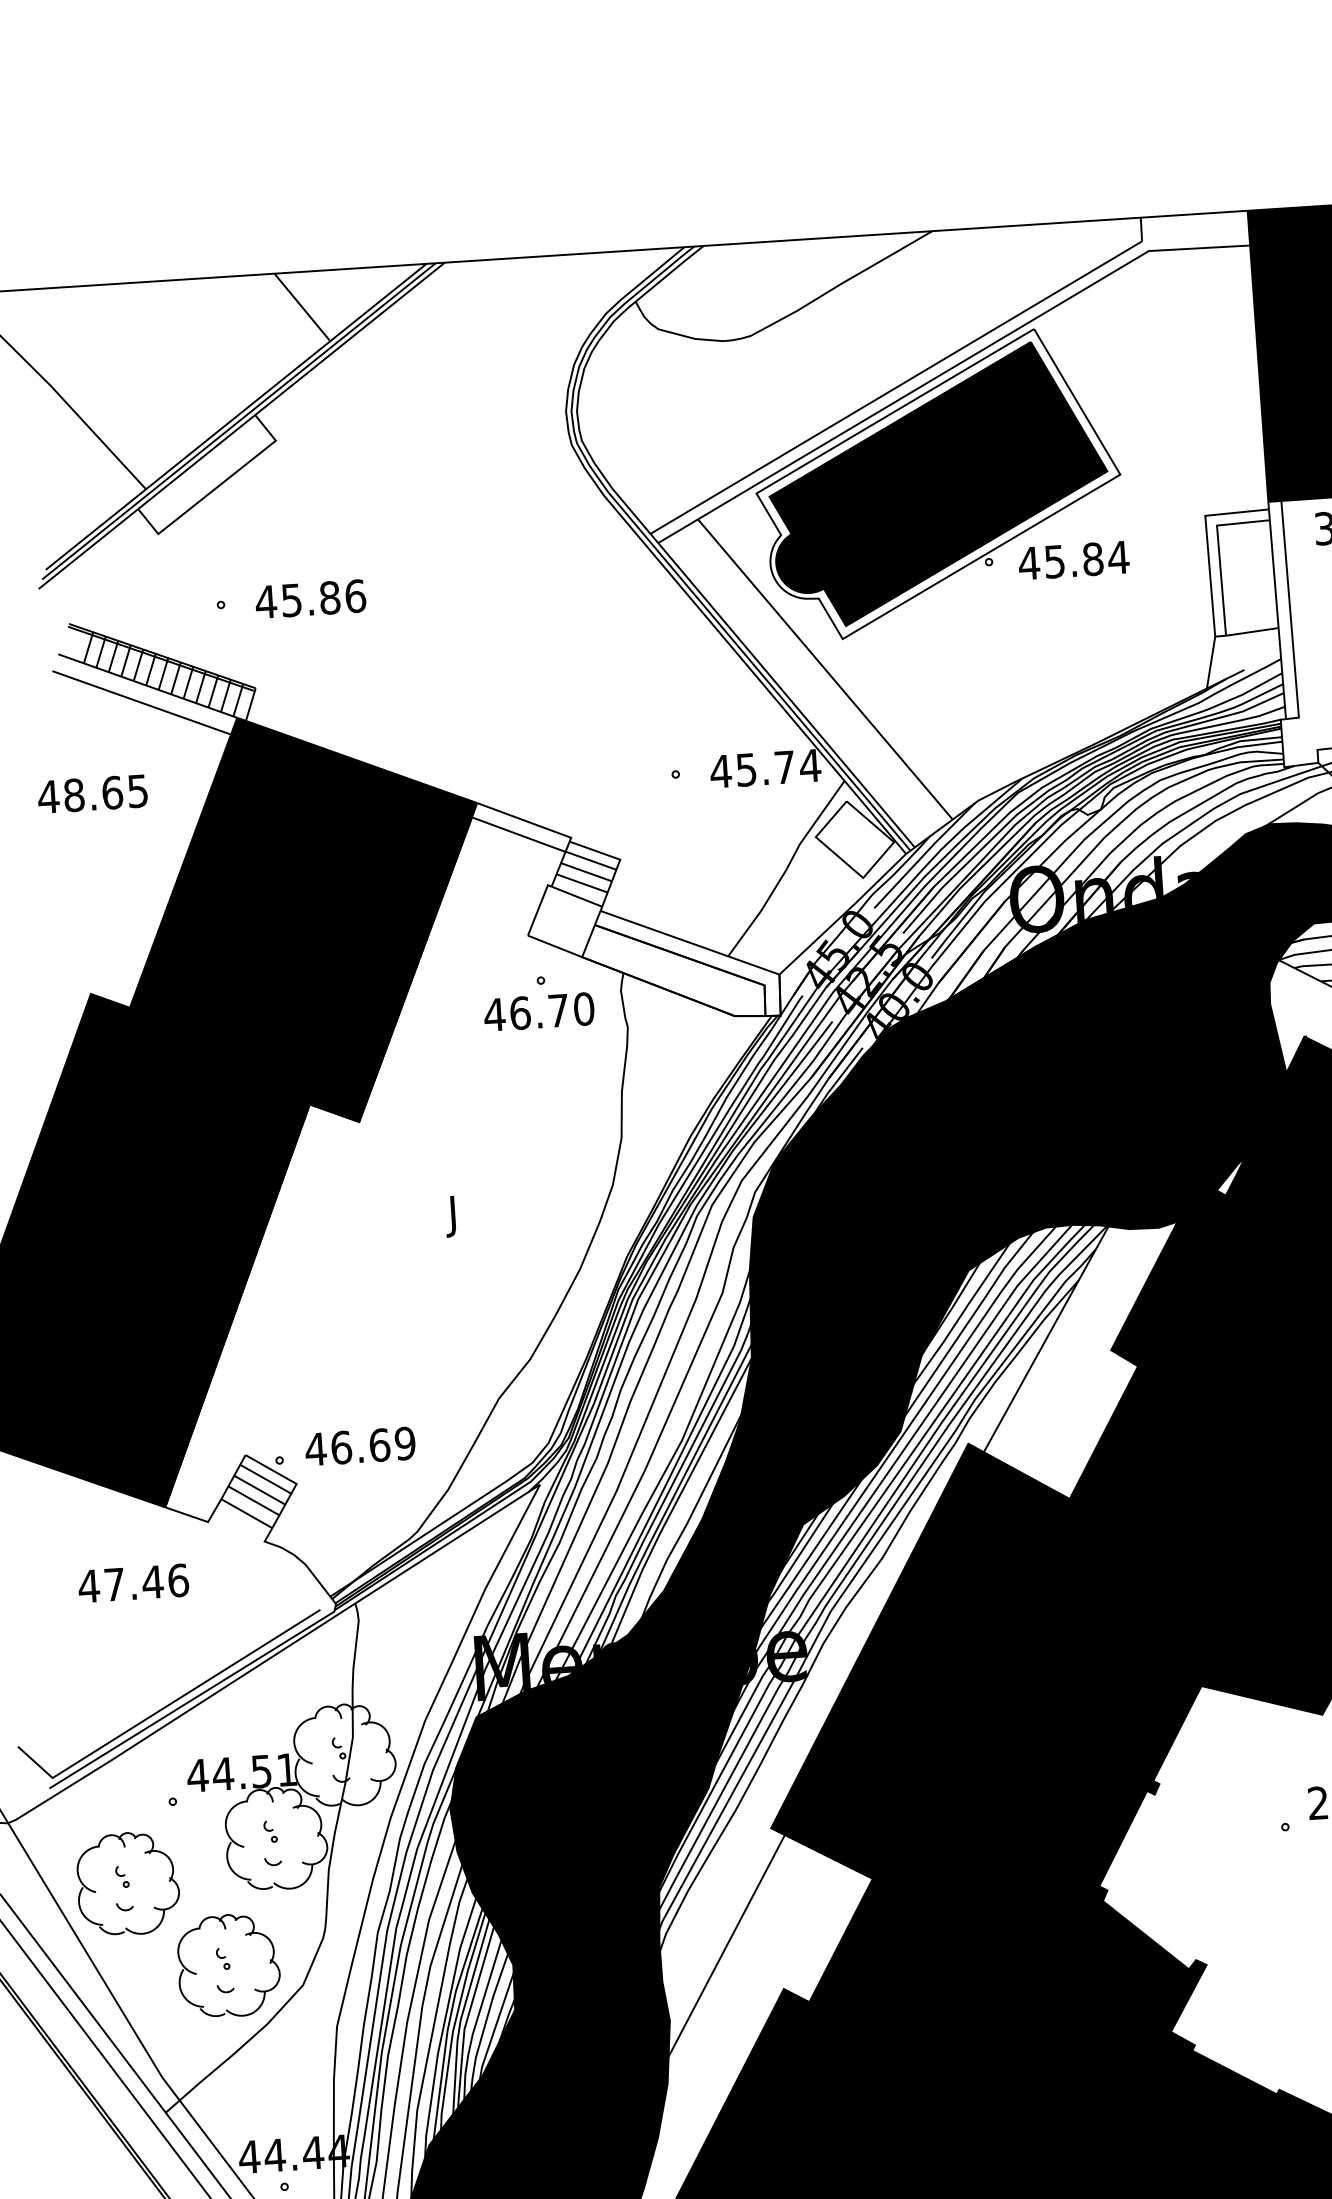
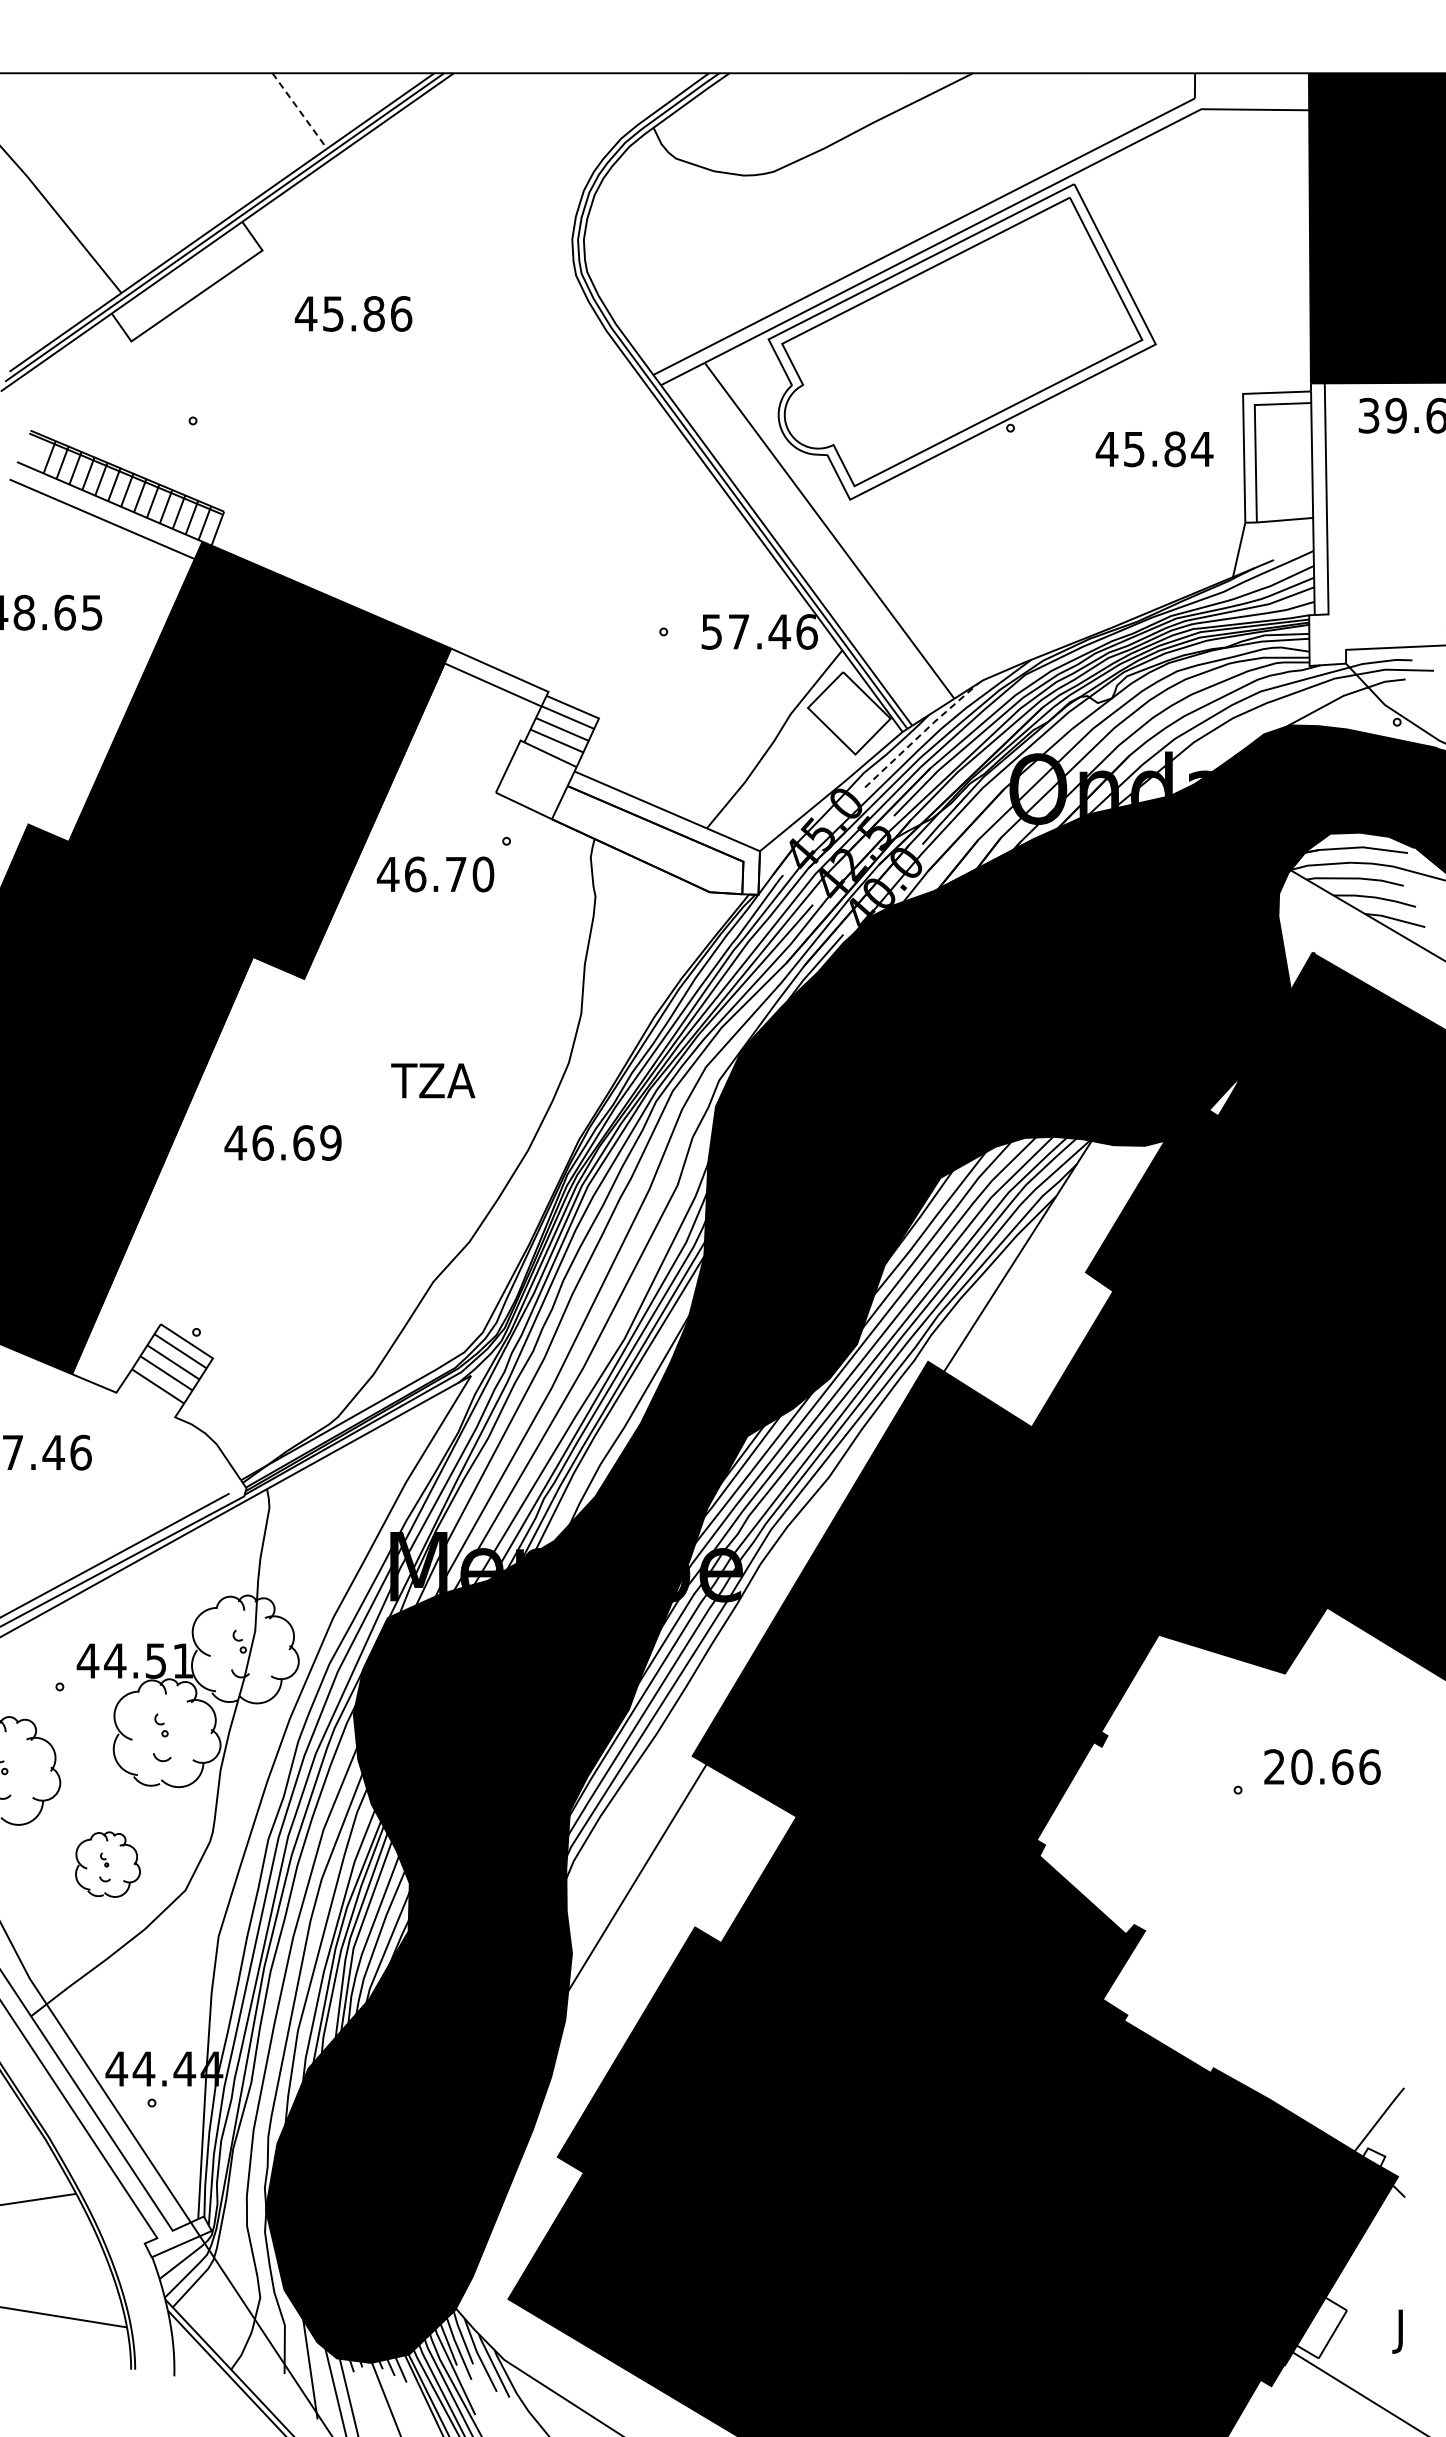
line: (302, 307) -> (299, 110), solid -> dashed
fill: (938, 483) -> (962, 341), removed
text: (1073, 560) -> (1154, 449), moved
text: (310, 598) -> (353, 313), moved
text: (765, 768) -> (759, 631), 45.74 -> 57.46
line: (924, 855) -> (921, 734), solid -> dashed
text: (539, 1012) -> (435, 874), moved
text: (486, 1214) -> (432, 1085), J -> TZA
text: (359, 1446) -> (282, 1142), moved
part: (228, 1965) -> (107, 1864), size x0.6

